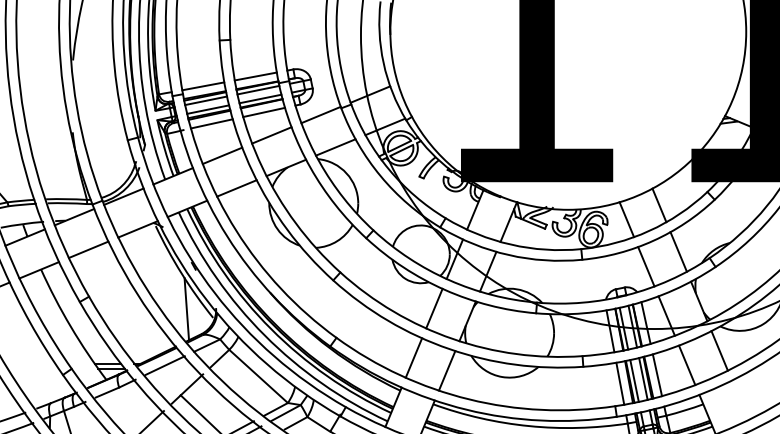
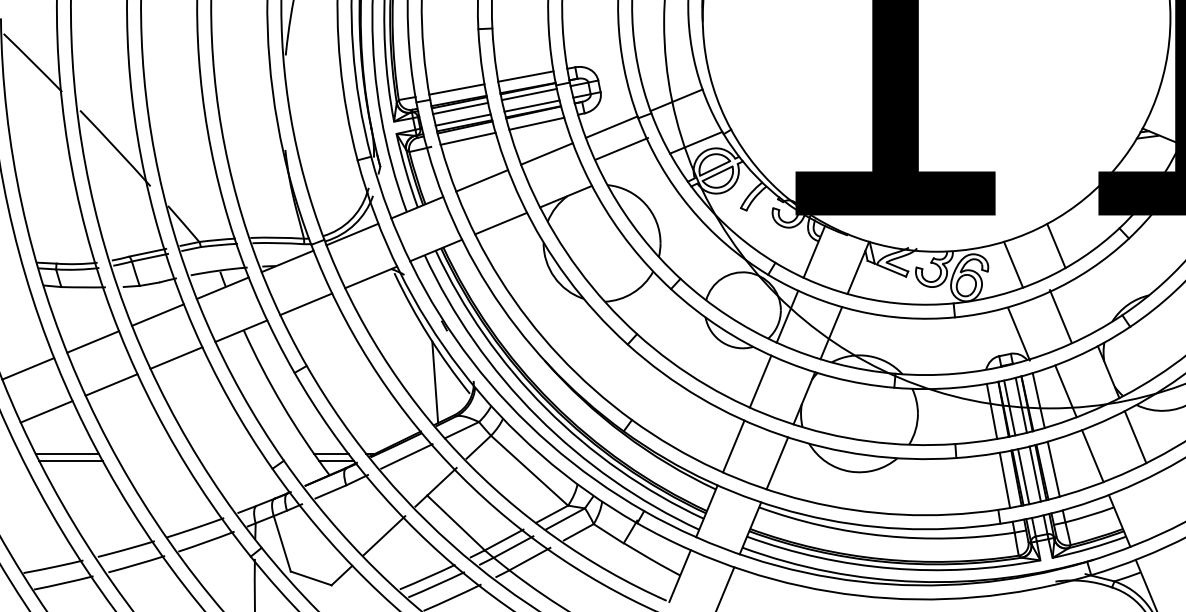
line: (336, 147) -> (622, 148), moved
line: (678, 252) -> (1060, 316), moved
line: (645, 266) -> (1018, 334), moved

